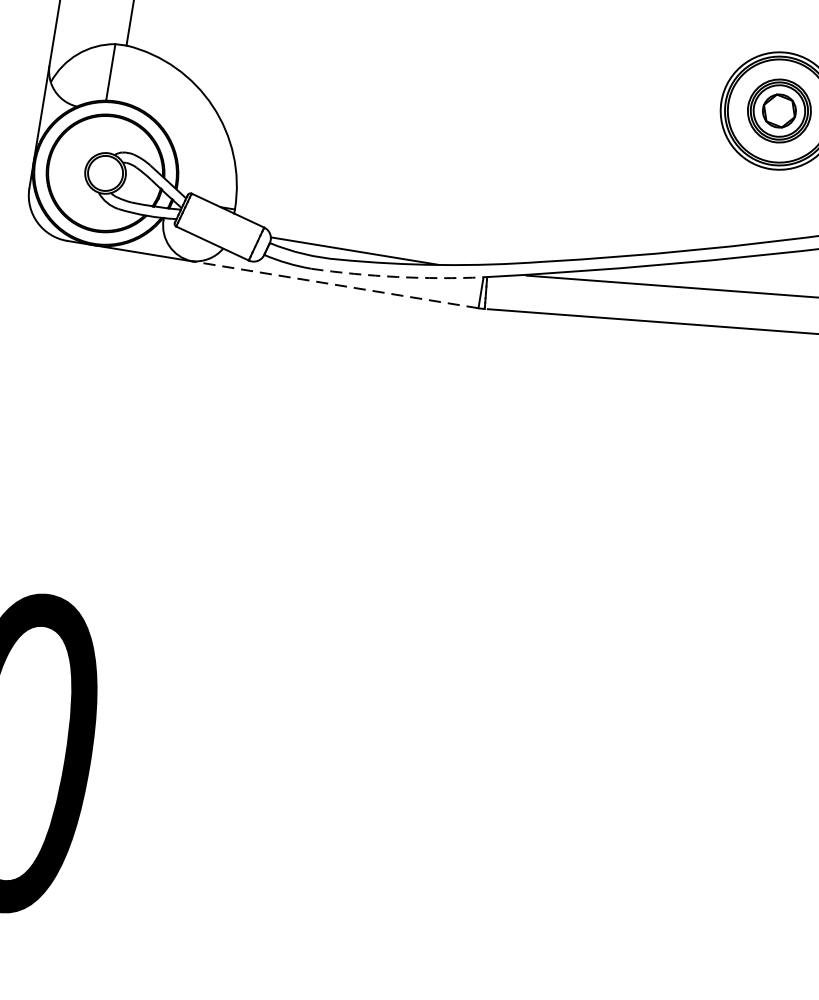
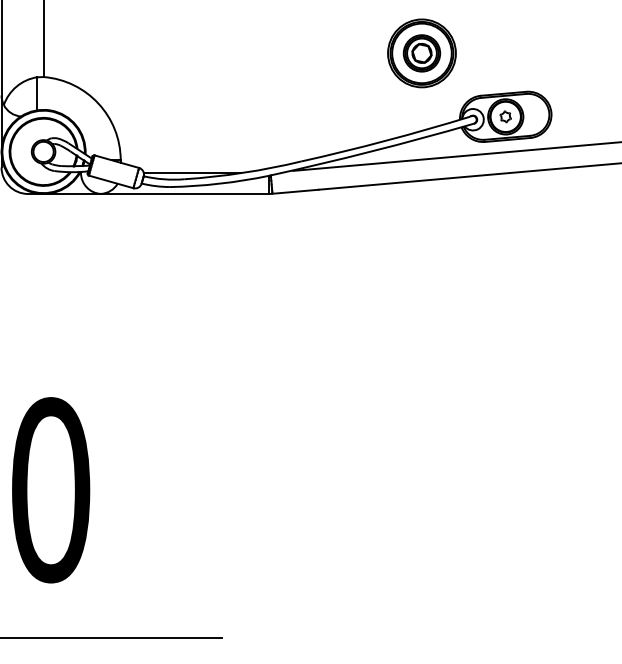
arc: (397, 276) -> (219, 183), dashed -> solid
line: (334, 283) -> (184, 193), dashed -> solid

